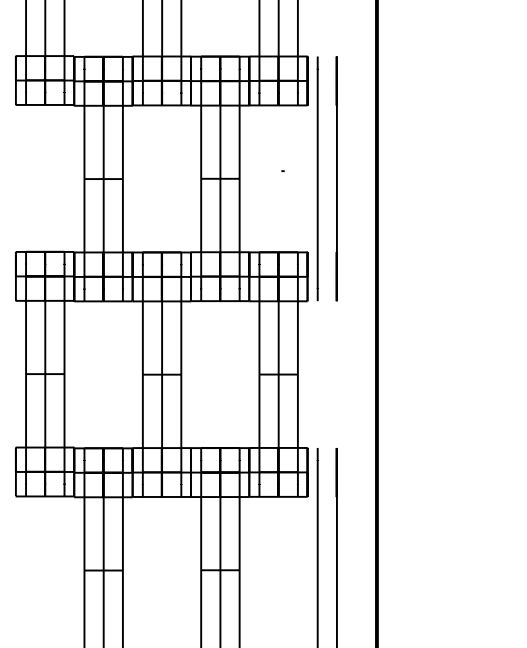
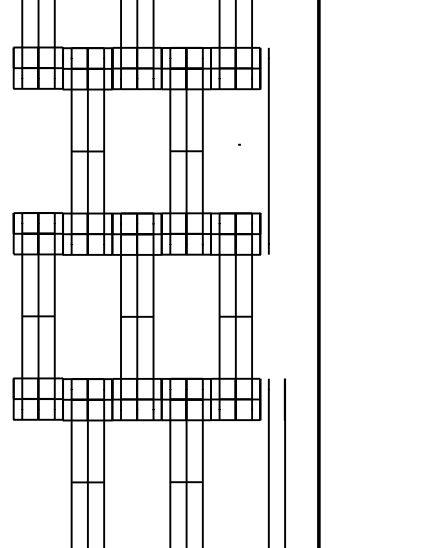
line: (336, 178) -> (284, 150), removed

